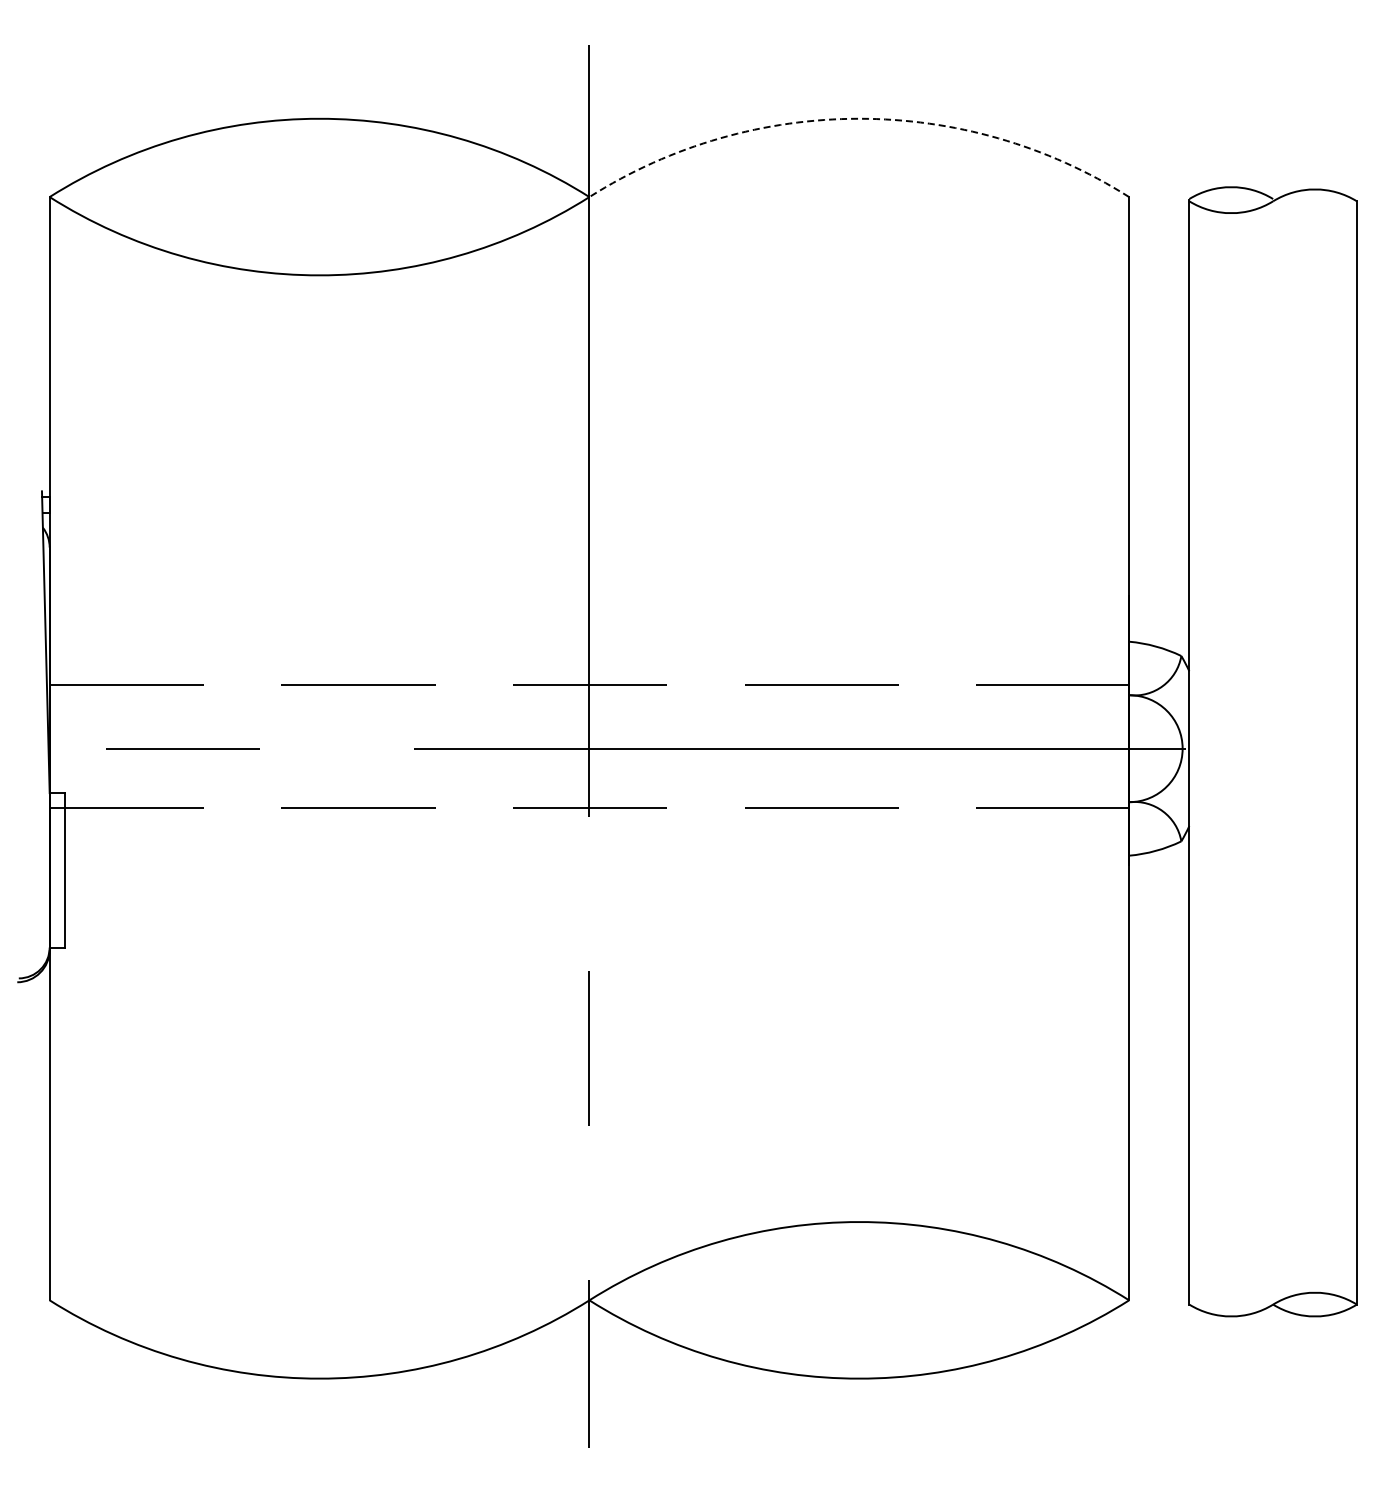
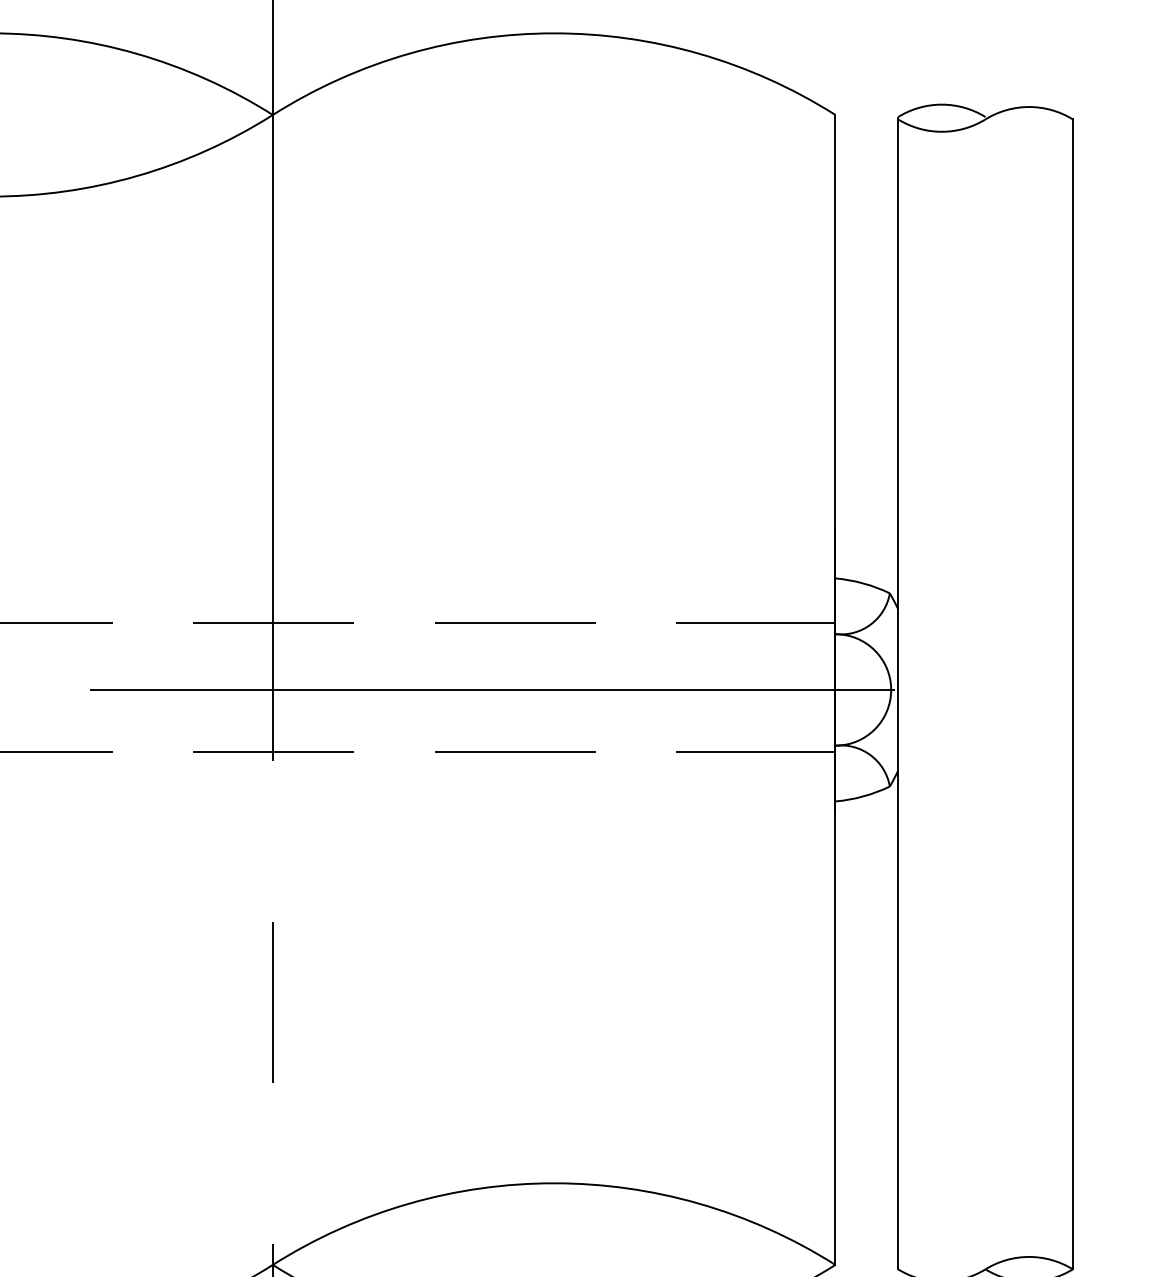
arc: (859, 118) -> (554, 33), dashed -> solid

